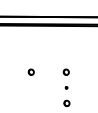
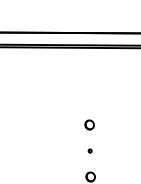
part: (30, 71) -> (29, 123), removed

